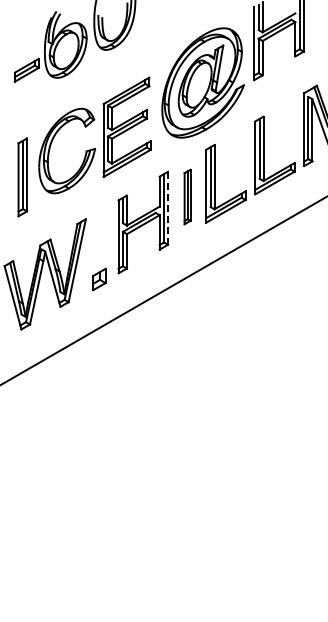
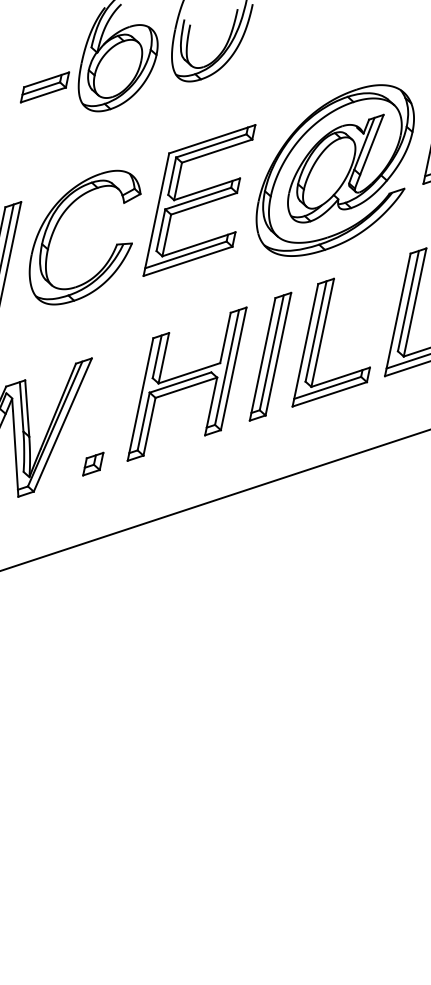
part: (126, 127) -> (199, 200), moved
part: (187, 196) -> (270, 355), size x1.43
line: (168, 208) -> (234, 369), dashed -> solid
part: (98, 278) -> (92, 462), size x0.71

